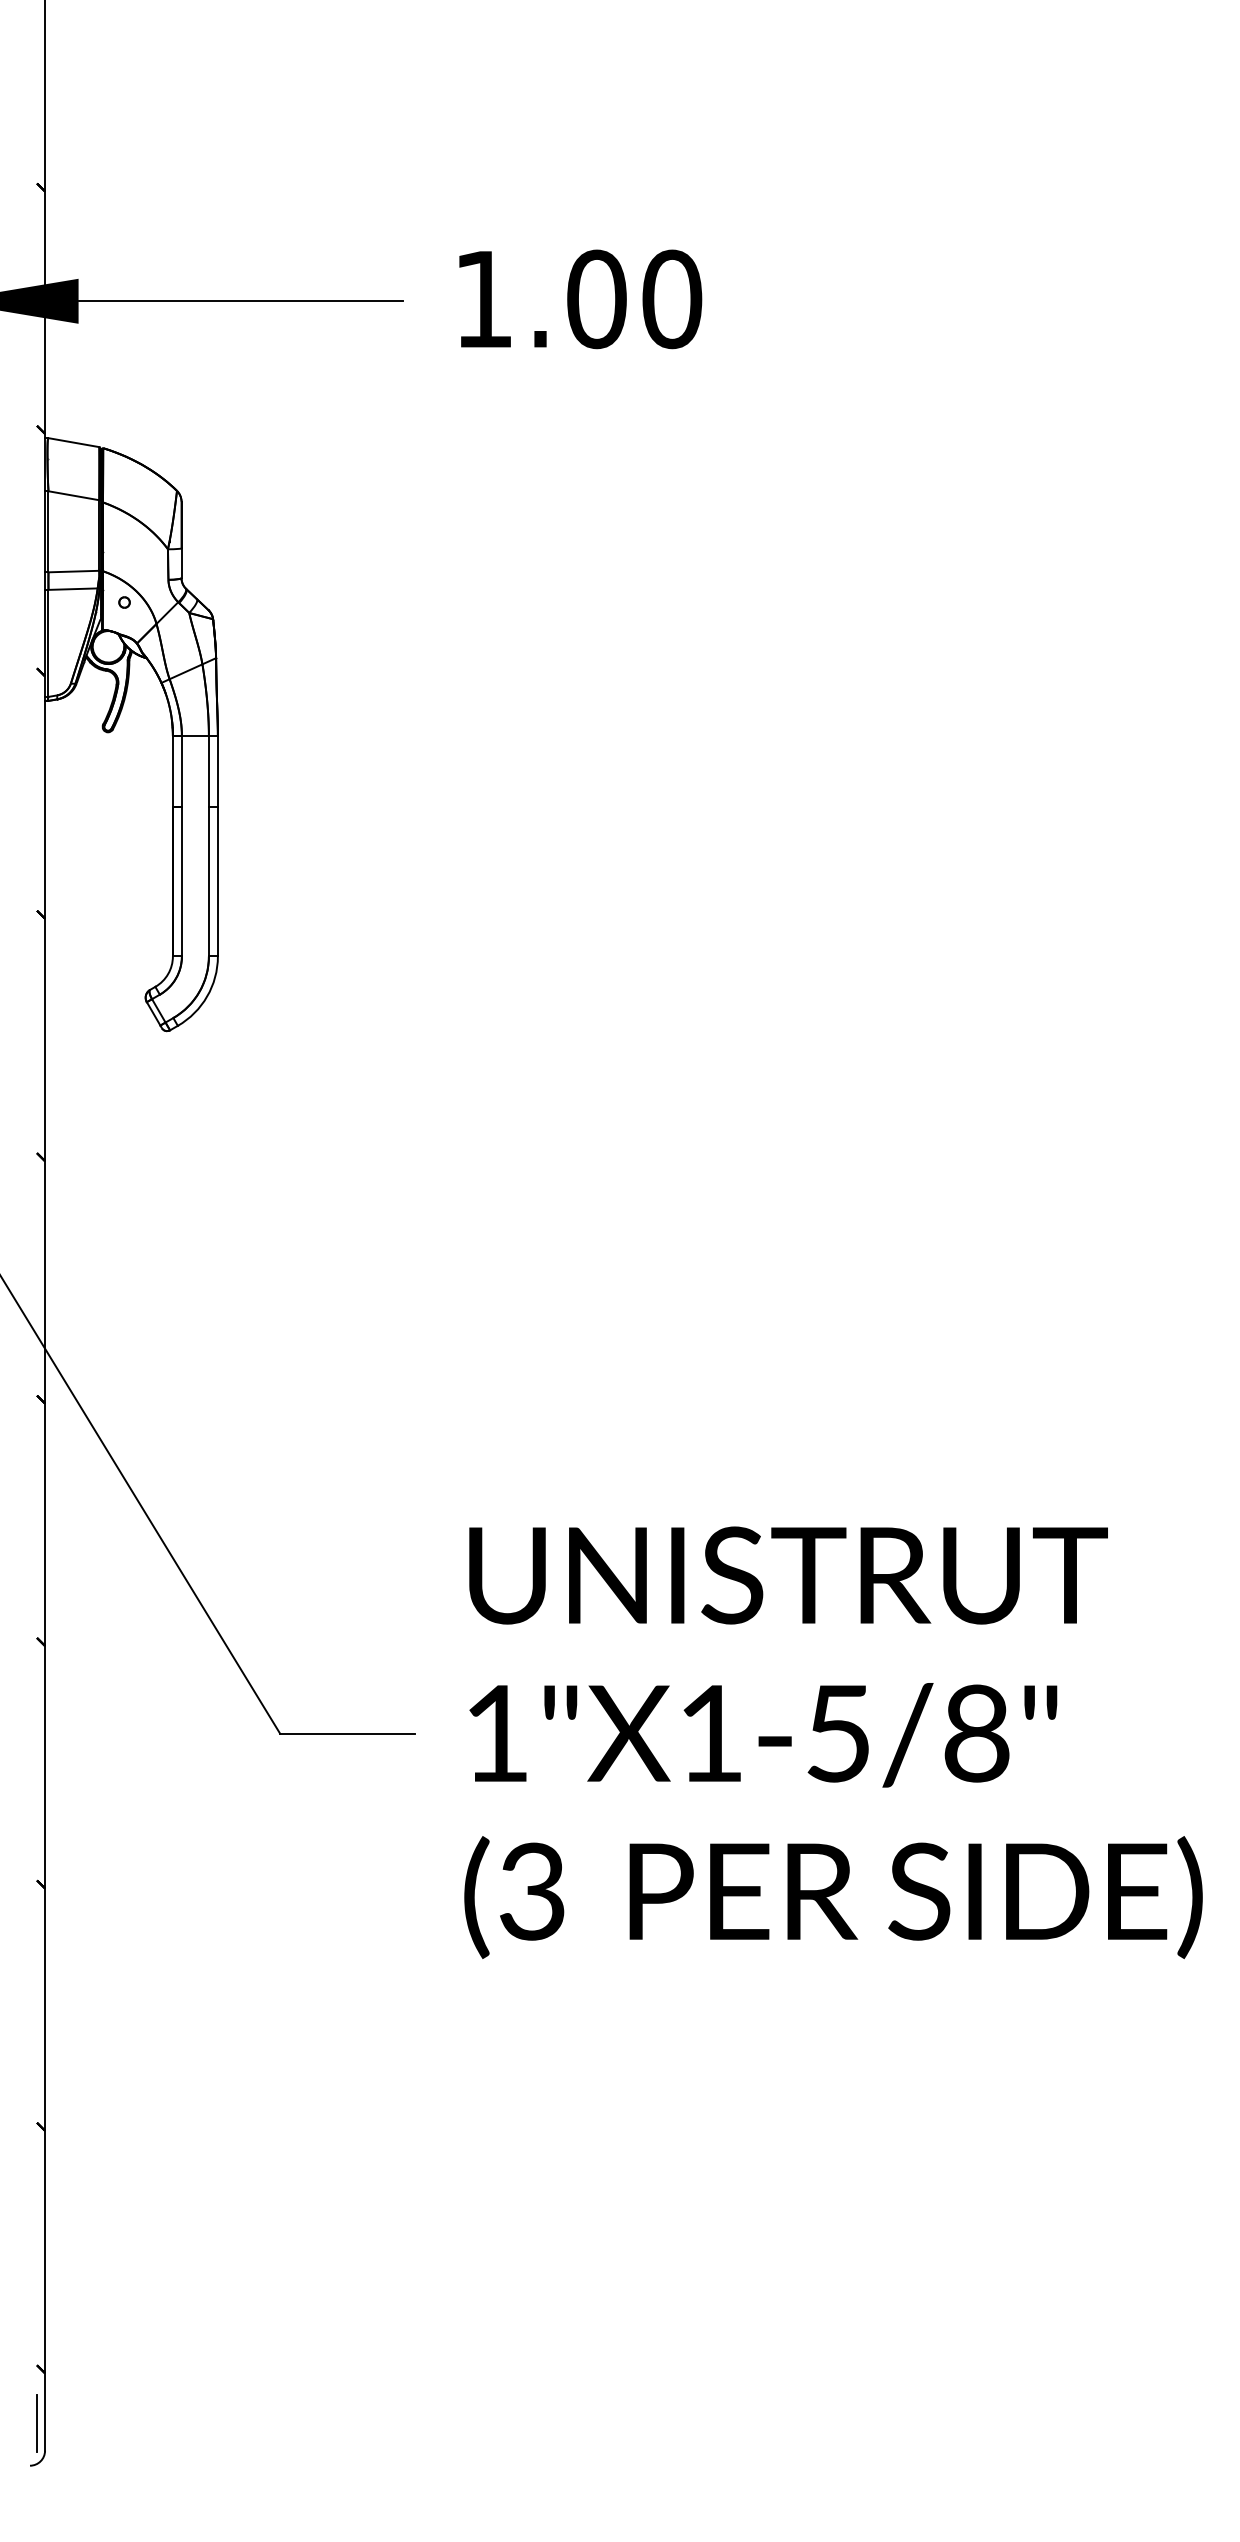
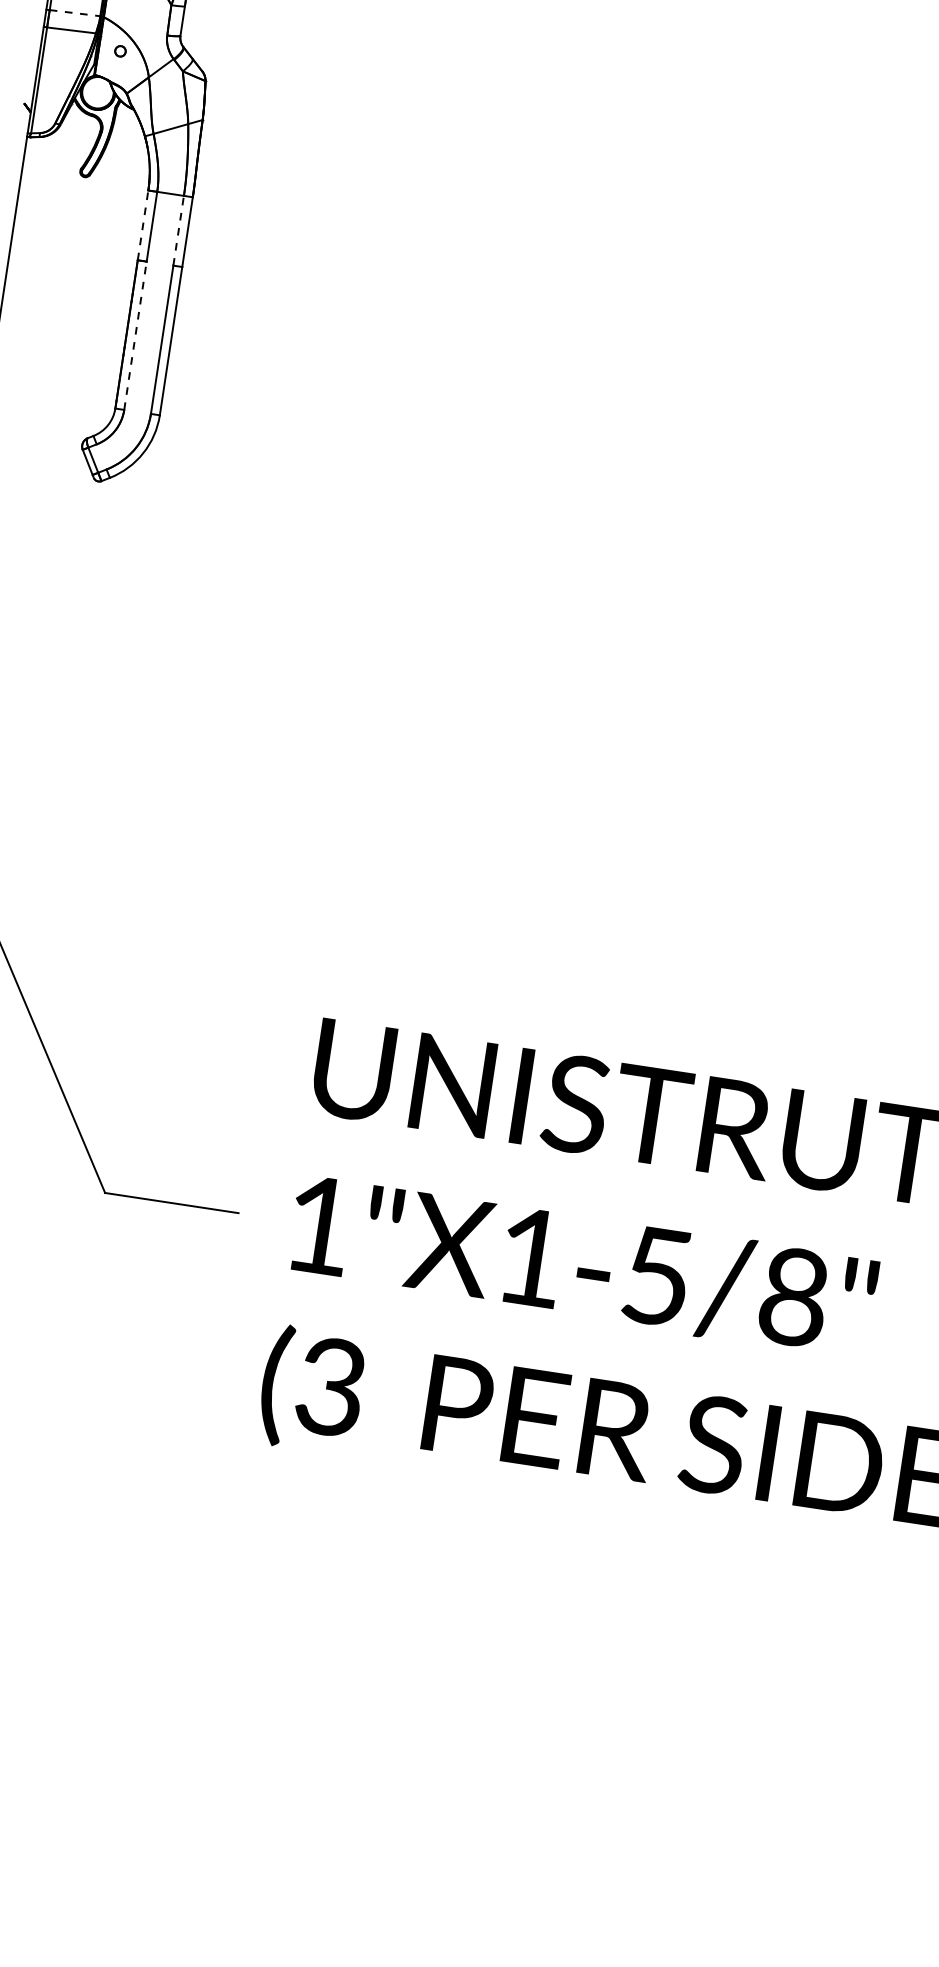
line: (74, 571) -> (75, 13), solid -> dashed
line: (172, 770) -> (142, 224), solid -> dashed
line: (208, 770) -> (178, 229), solid -> dashed
line: (181, 881) -> (135, 335), solid -> dashed

